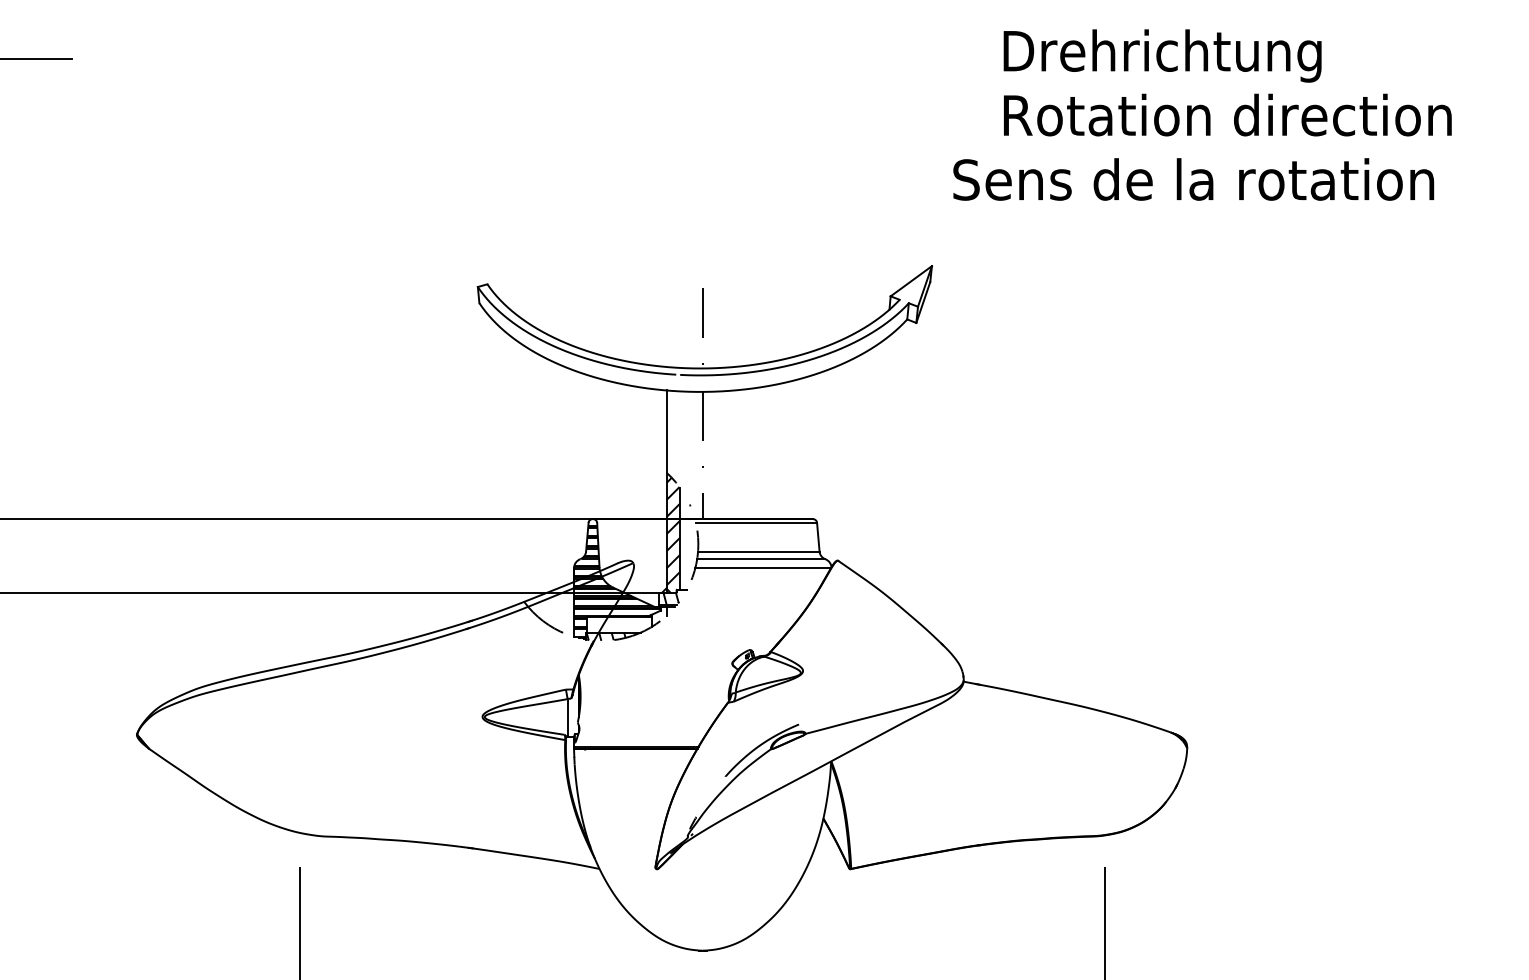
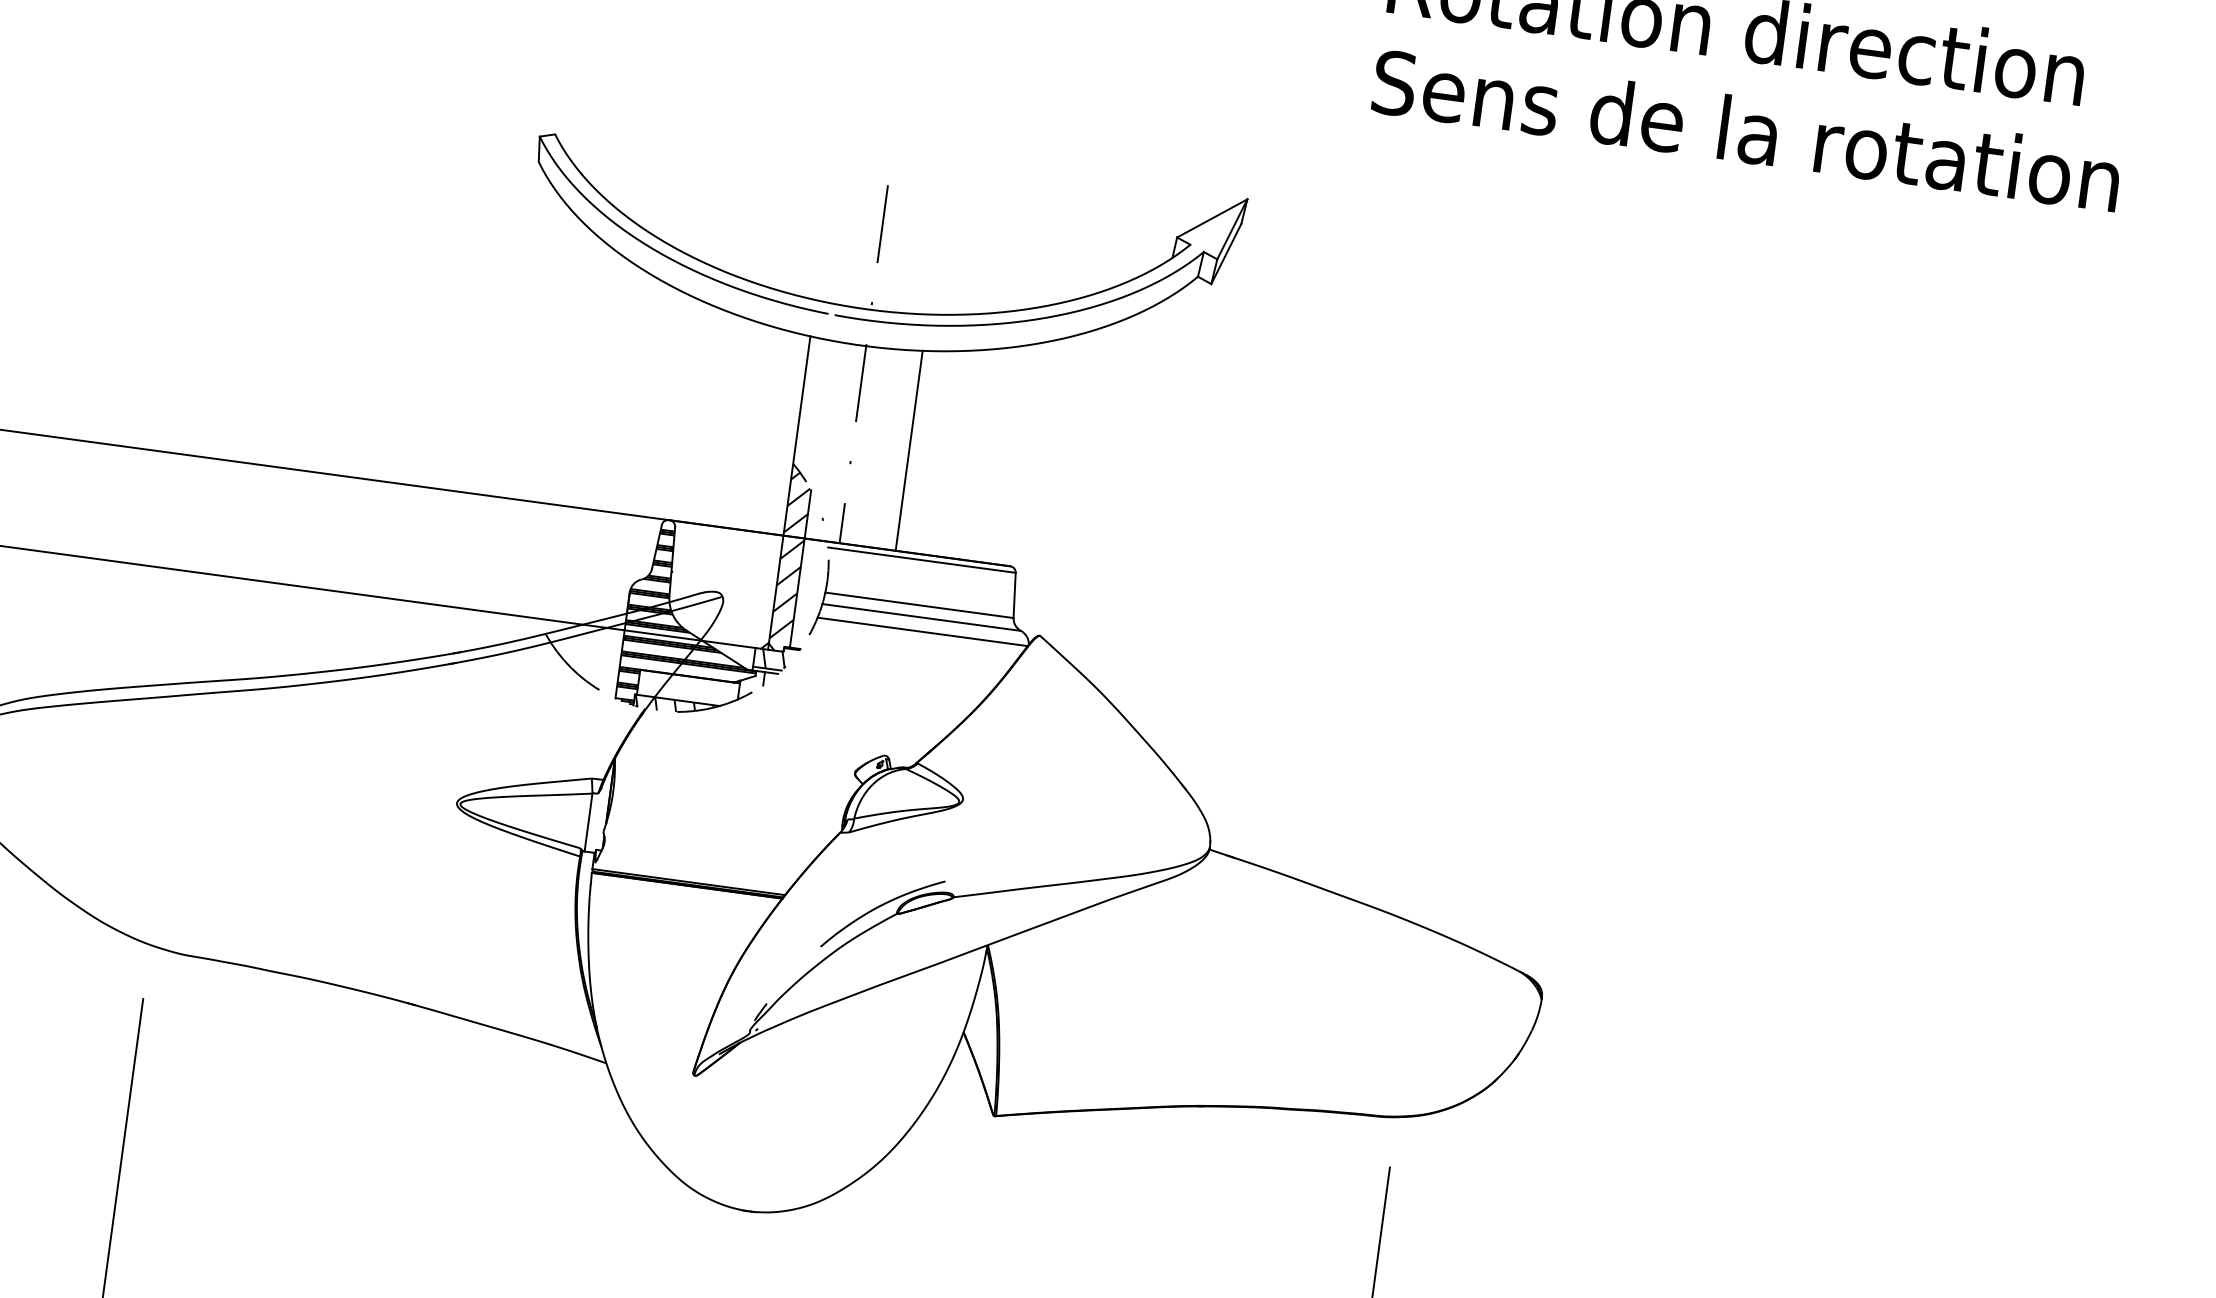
text: (1193, 179) -> (1746, 130), moved
line: (739, 454) -> (909, 450), added

